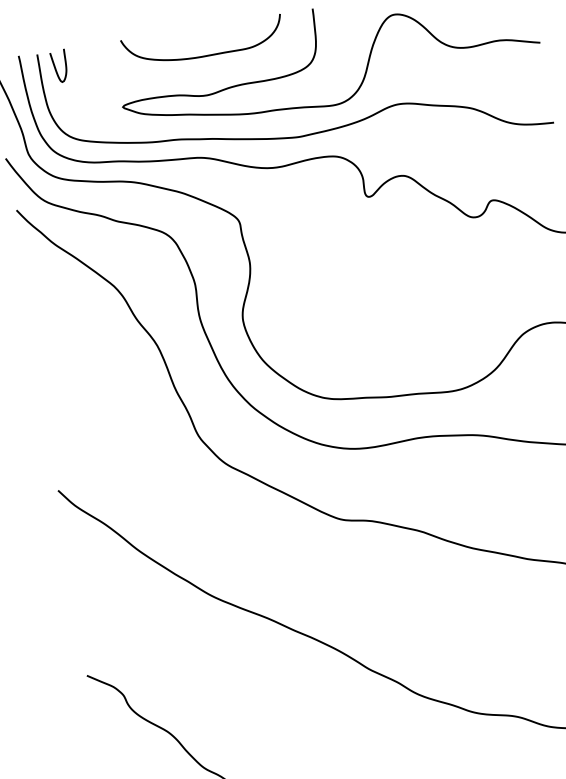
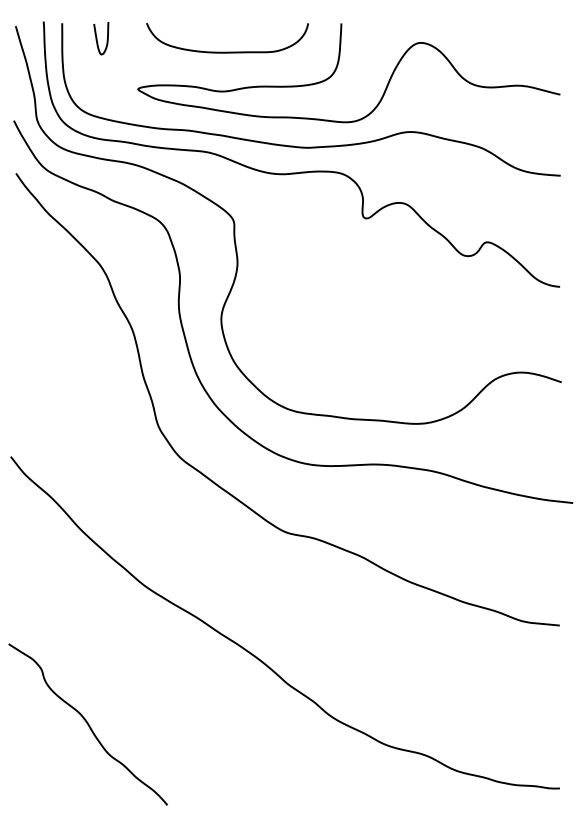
curve: (55, 66) -> (97, 38), moved

